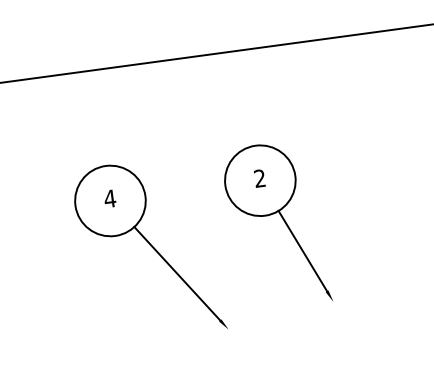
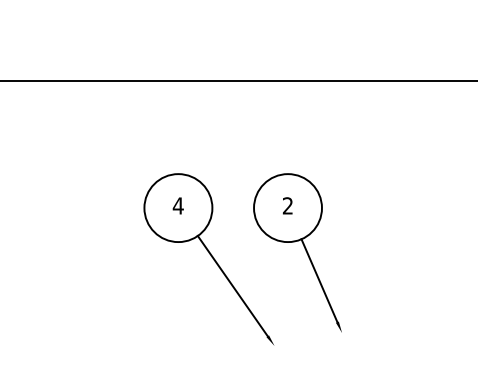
part: (148, 249) -> (208, 259), moved

